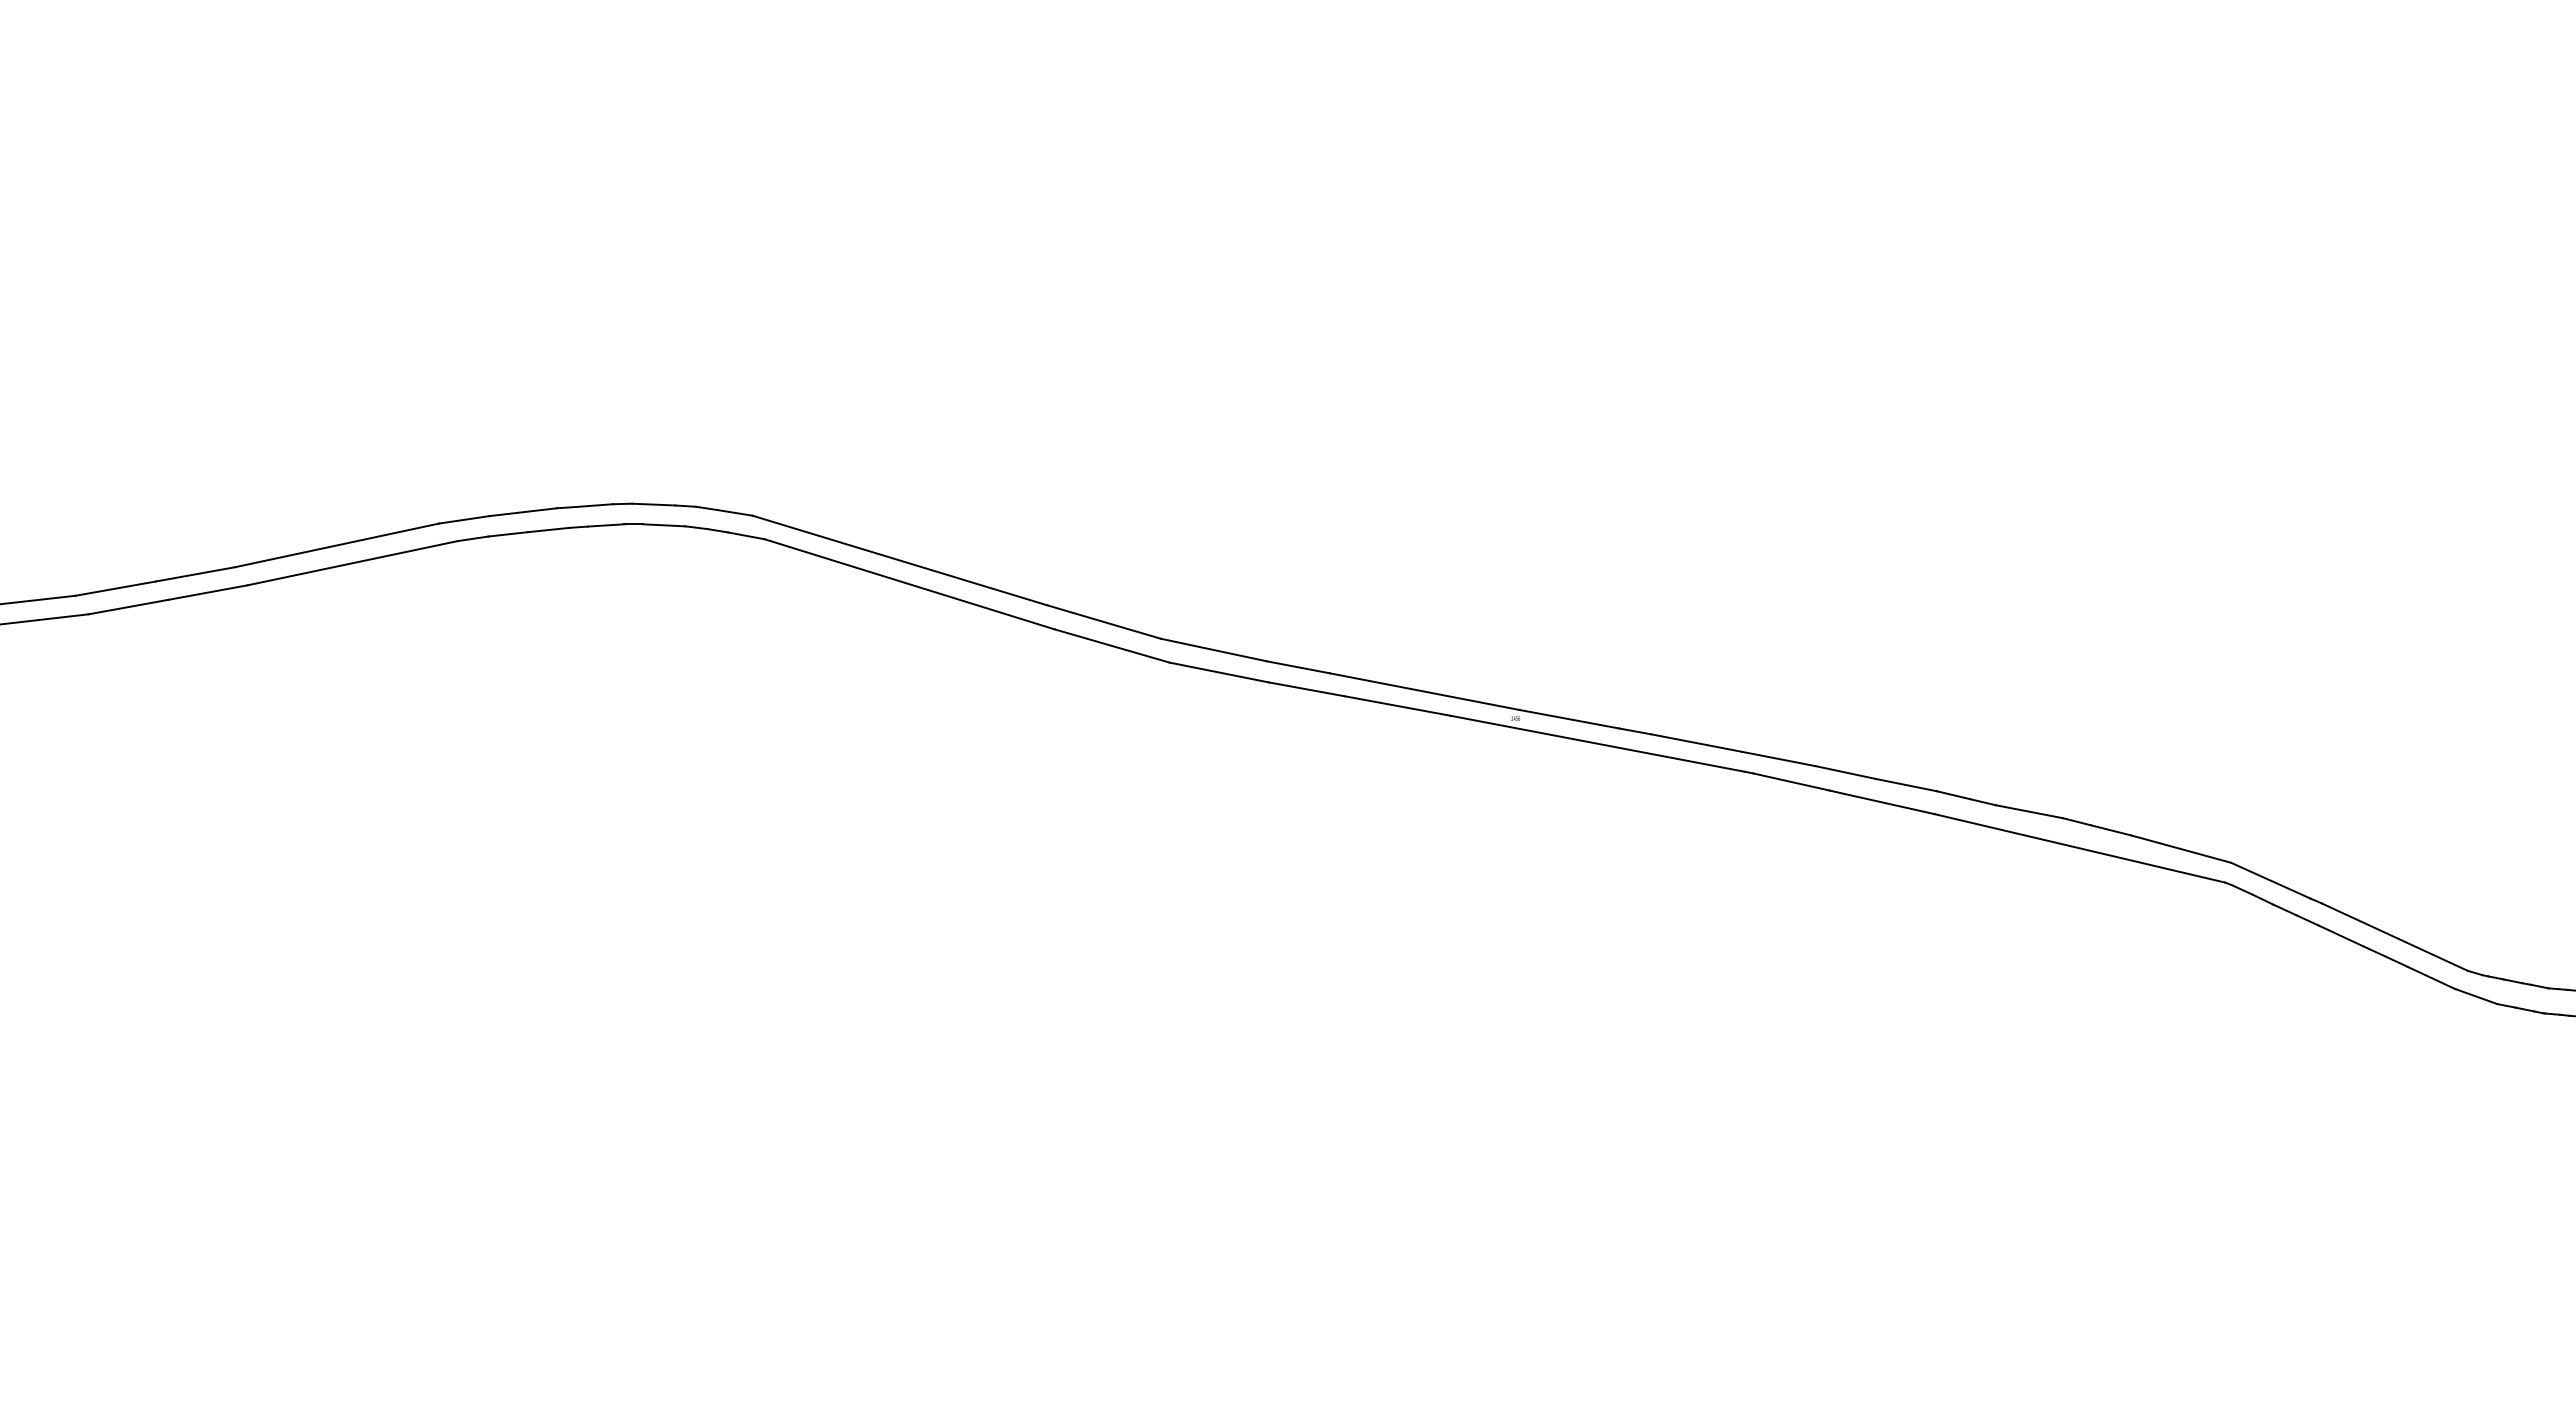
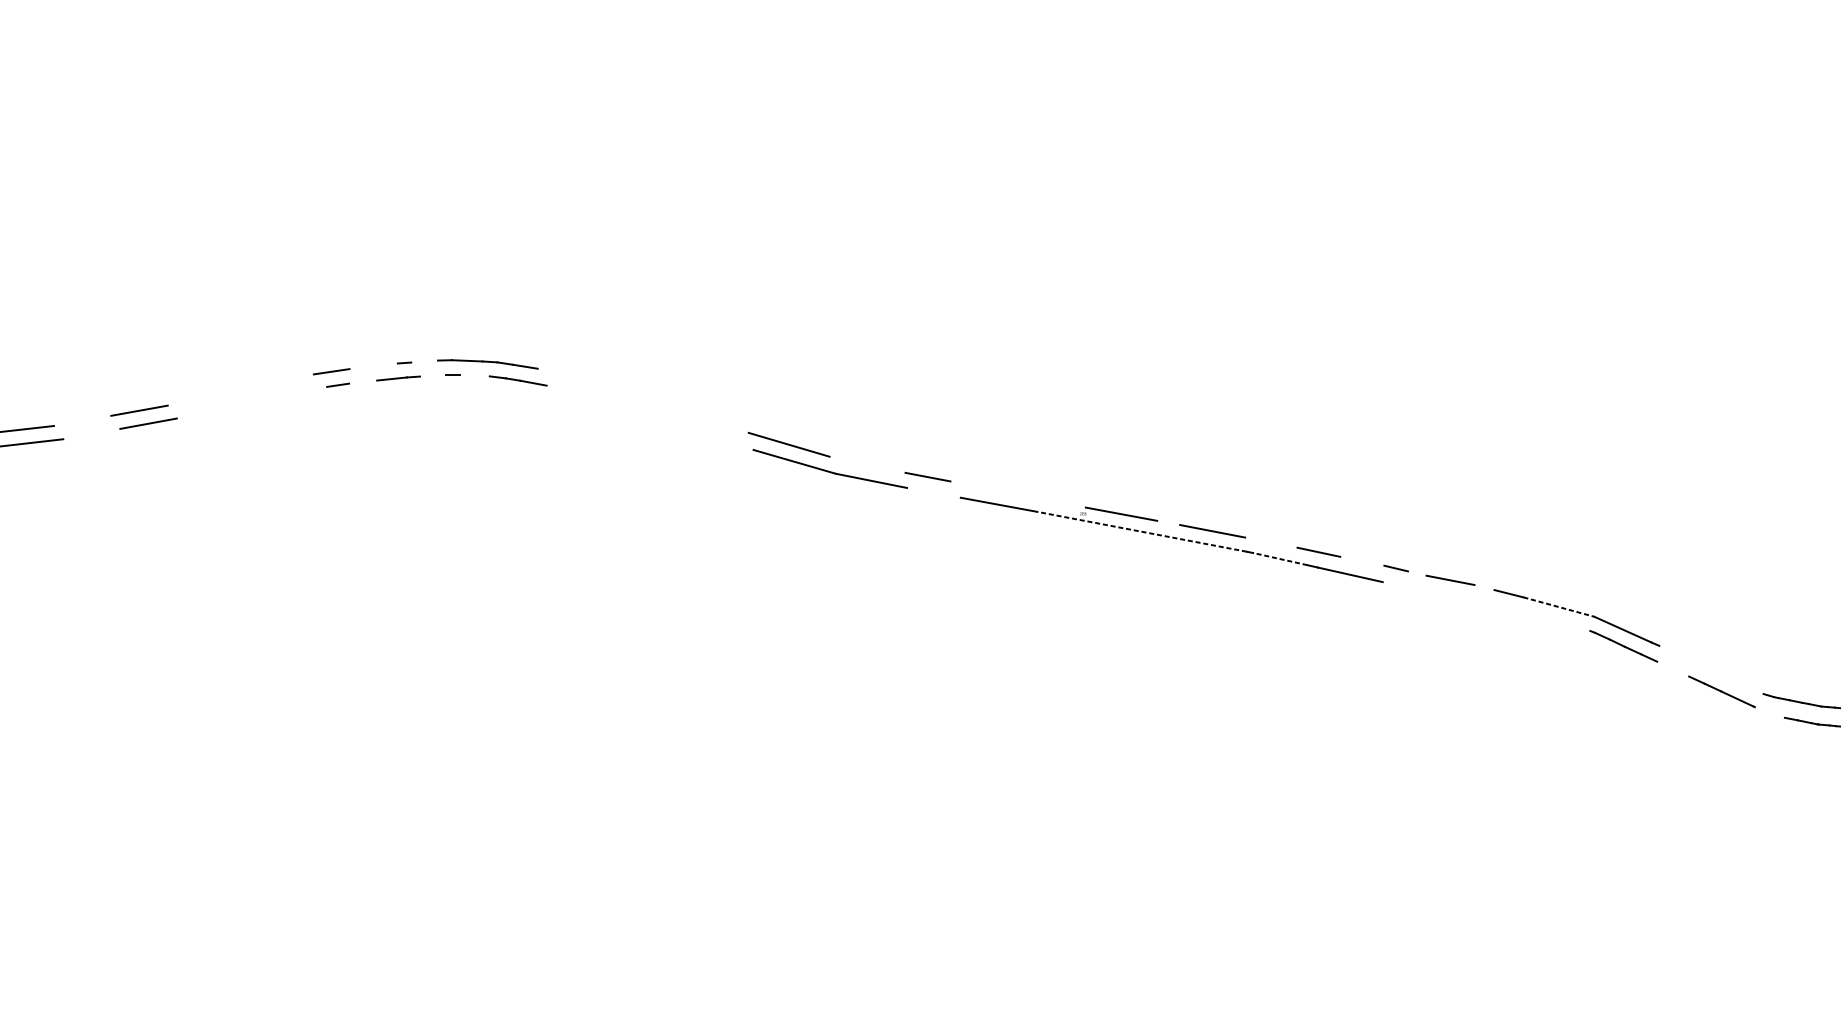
line: (593, 505) -> (424, 361), removed
line: (522, 512) -> (373, 366), removed
line: (605, 525) -> (432, 375), removed
line: (664, 525) -> (474, 375), removed
line: (507, 534) -> (362, 382), removed
line: (336, 545) -> (240, 390), removed
line: (899, 560) -> (642, 400), removed
line: (352, 563) -> (251, 402), removed
line: (909, 584) -> (649, 417), removed
line: (115, 588) -> (82, 420), removed
line: (128, 606) -> (91, 433), removed
line: (1213, 649) -> (867, 464), removed
line: (1306, 689) -> (933, 492), removed
line: (1424, 691) -> (1018, 494), removed
line: (1635, 731) -> (1168, 523), removed
line: (1597, 743) -> (1141, 531), solid -> dashed
line: (1778, 758) -> (1271, 542), removed
line: (1791, 782) -> (1280, 559), solid -> dashed
line: (1906, 784) -> (1362, 560), removed
line: (1983, 802) -> (1417, 573), removed
line: (2077, 821) -> (1484, 587), removed
line: (2079, 848) -> (1486, 606), removed
line: (2181, 849) -> (1559, 607), solid -> dashed
line: (2340, 935) -> (1672, 668), removed
line: (2394, 936) -> (1711, 669), removed
line: (2476, 996) -> (1769, 712), removed

